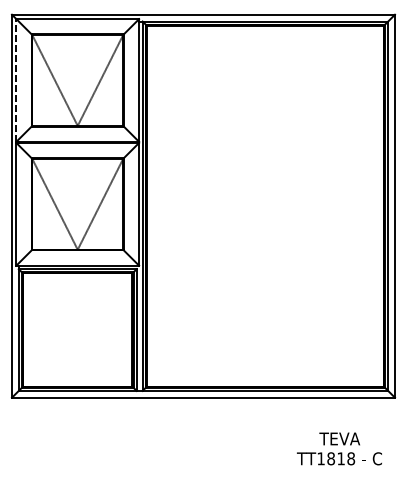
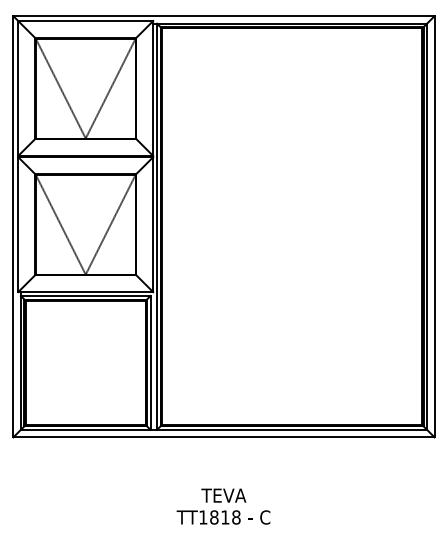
line: (16, 80) -> (18, 88), dashed -> solid
text: (339, 448) -> (223, 506), moved

